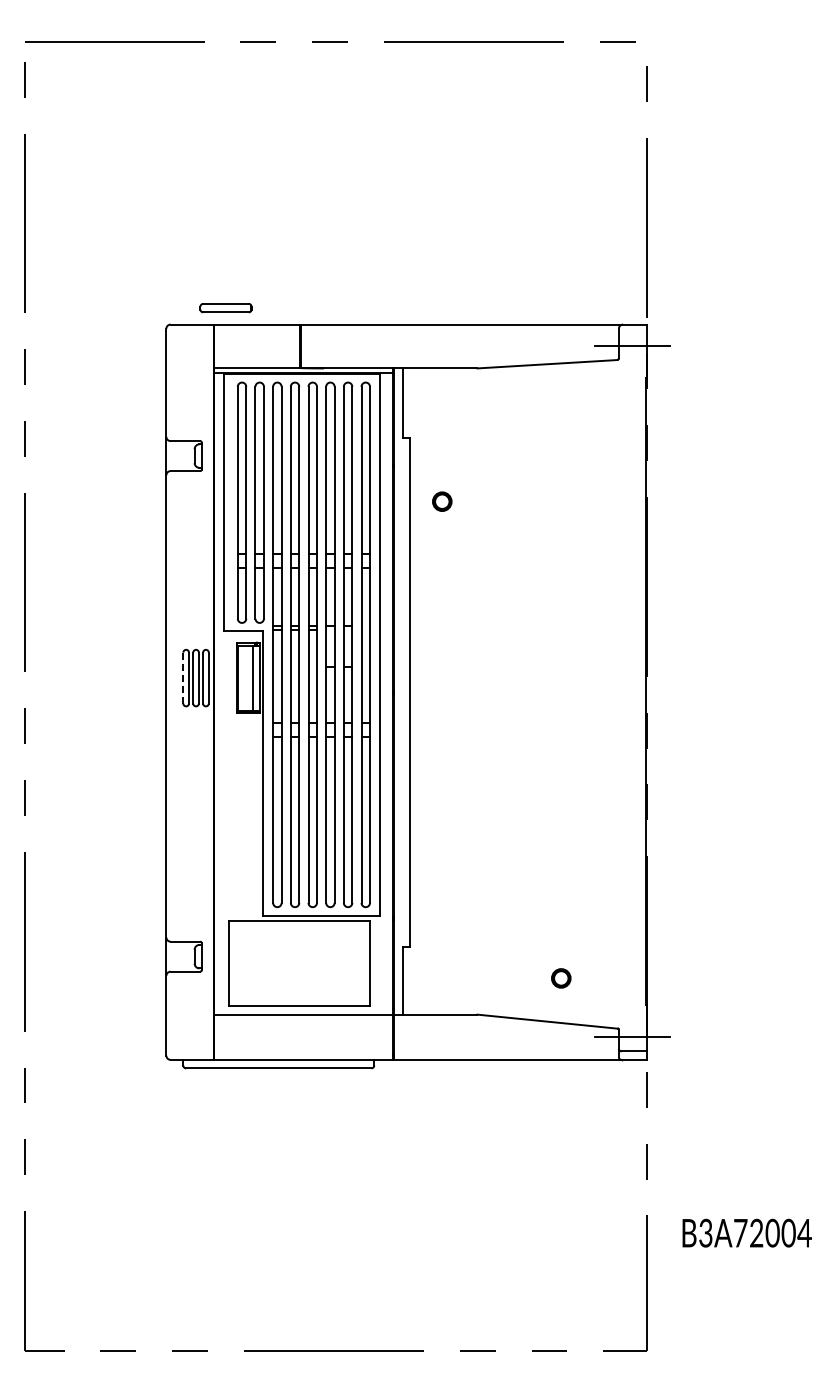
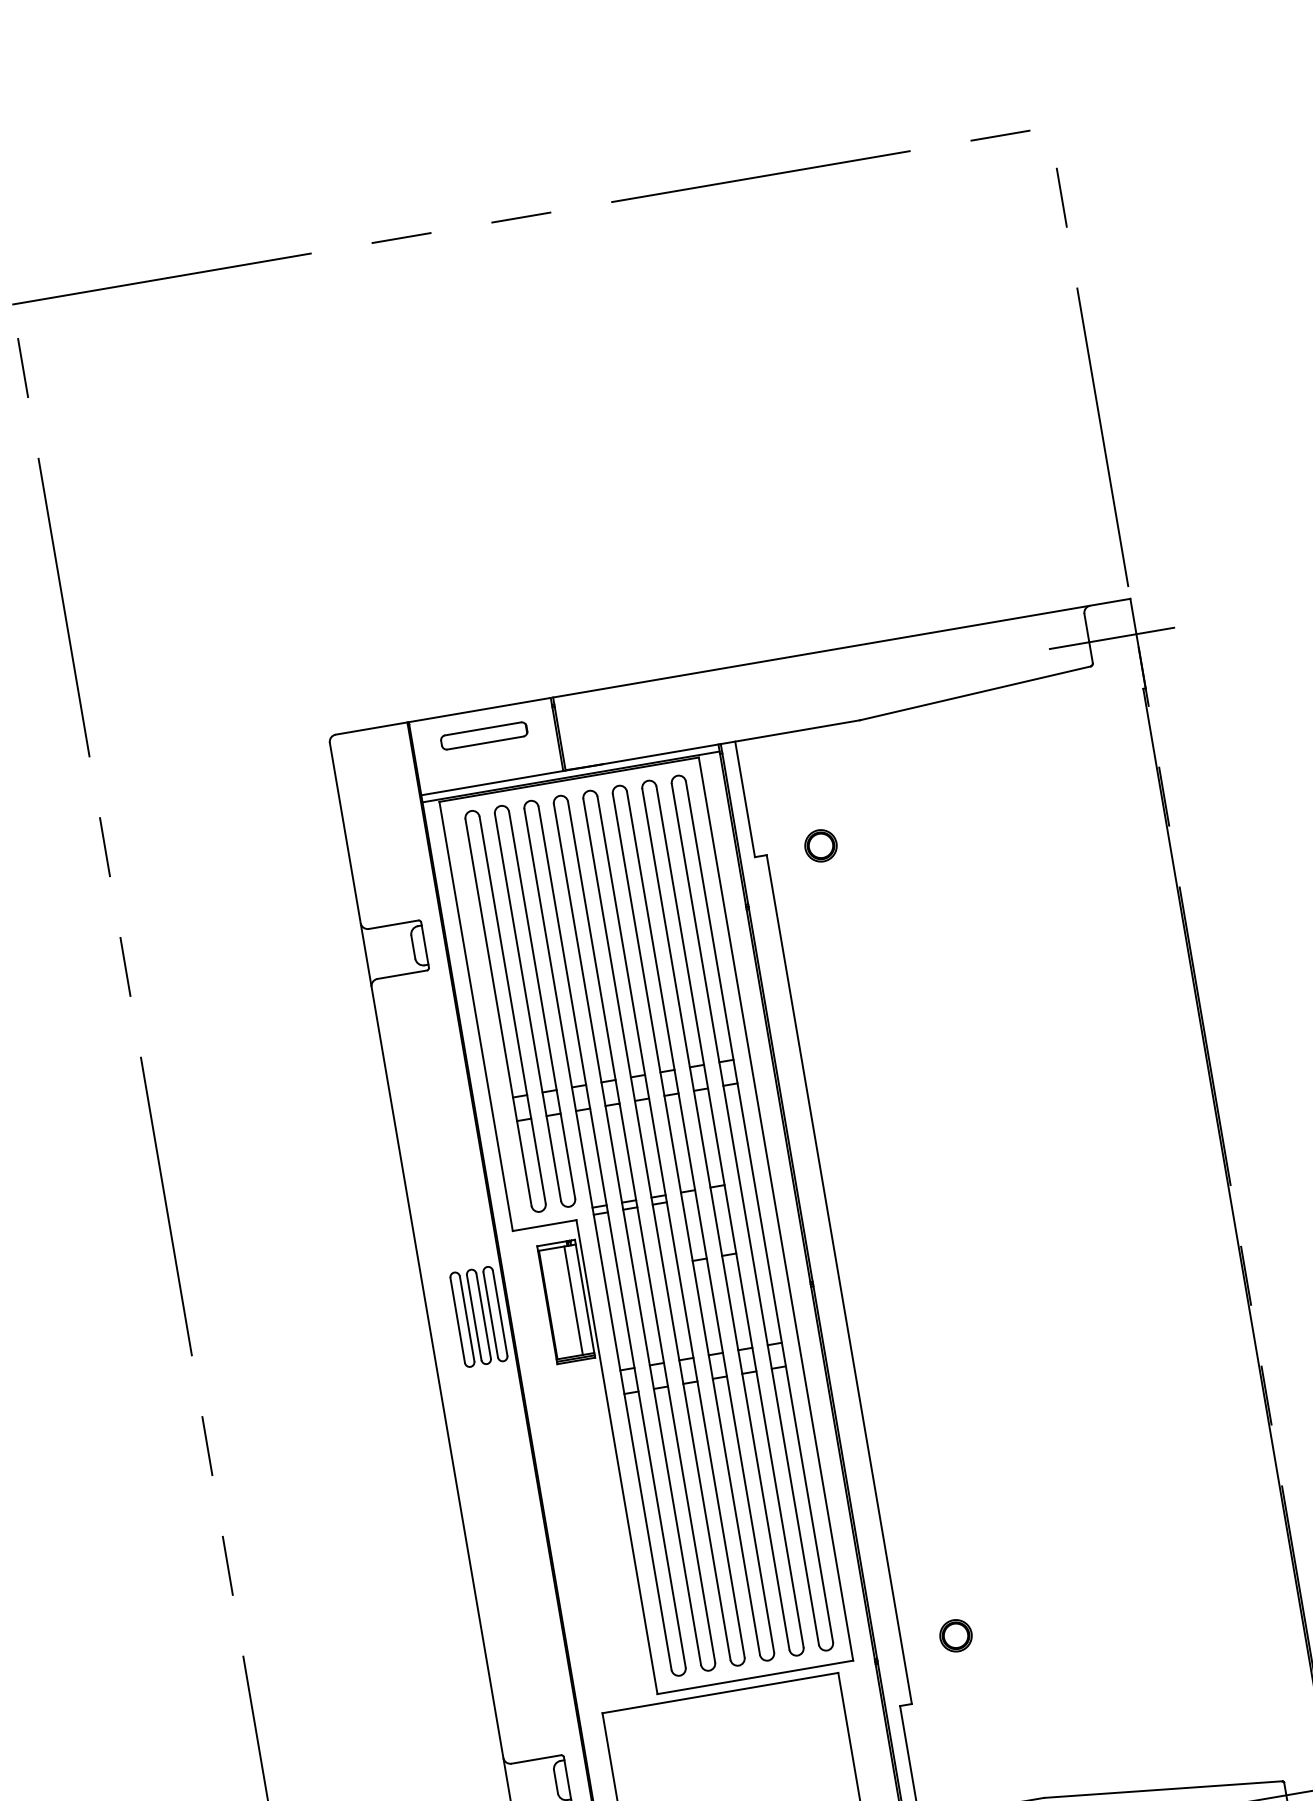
part: (225, 308) -> (483, 736), moved
part: (442, 501) -> (821, 845), moved
line: (183, 678) -> (458, 1321), dashed -> solid
part: (561, 978) -> (956, 1635), moved

